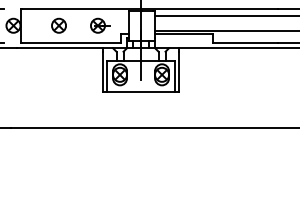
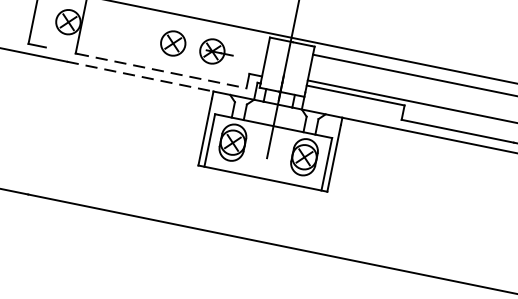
part: (58, 25) -> (172, 42), moved
line: (71, 42) -> (161, 70), solid -> dashed
line: (60, 48) -> (140, 77), solid -> dashed

